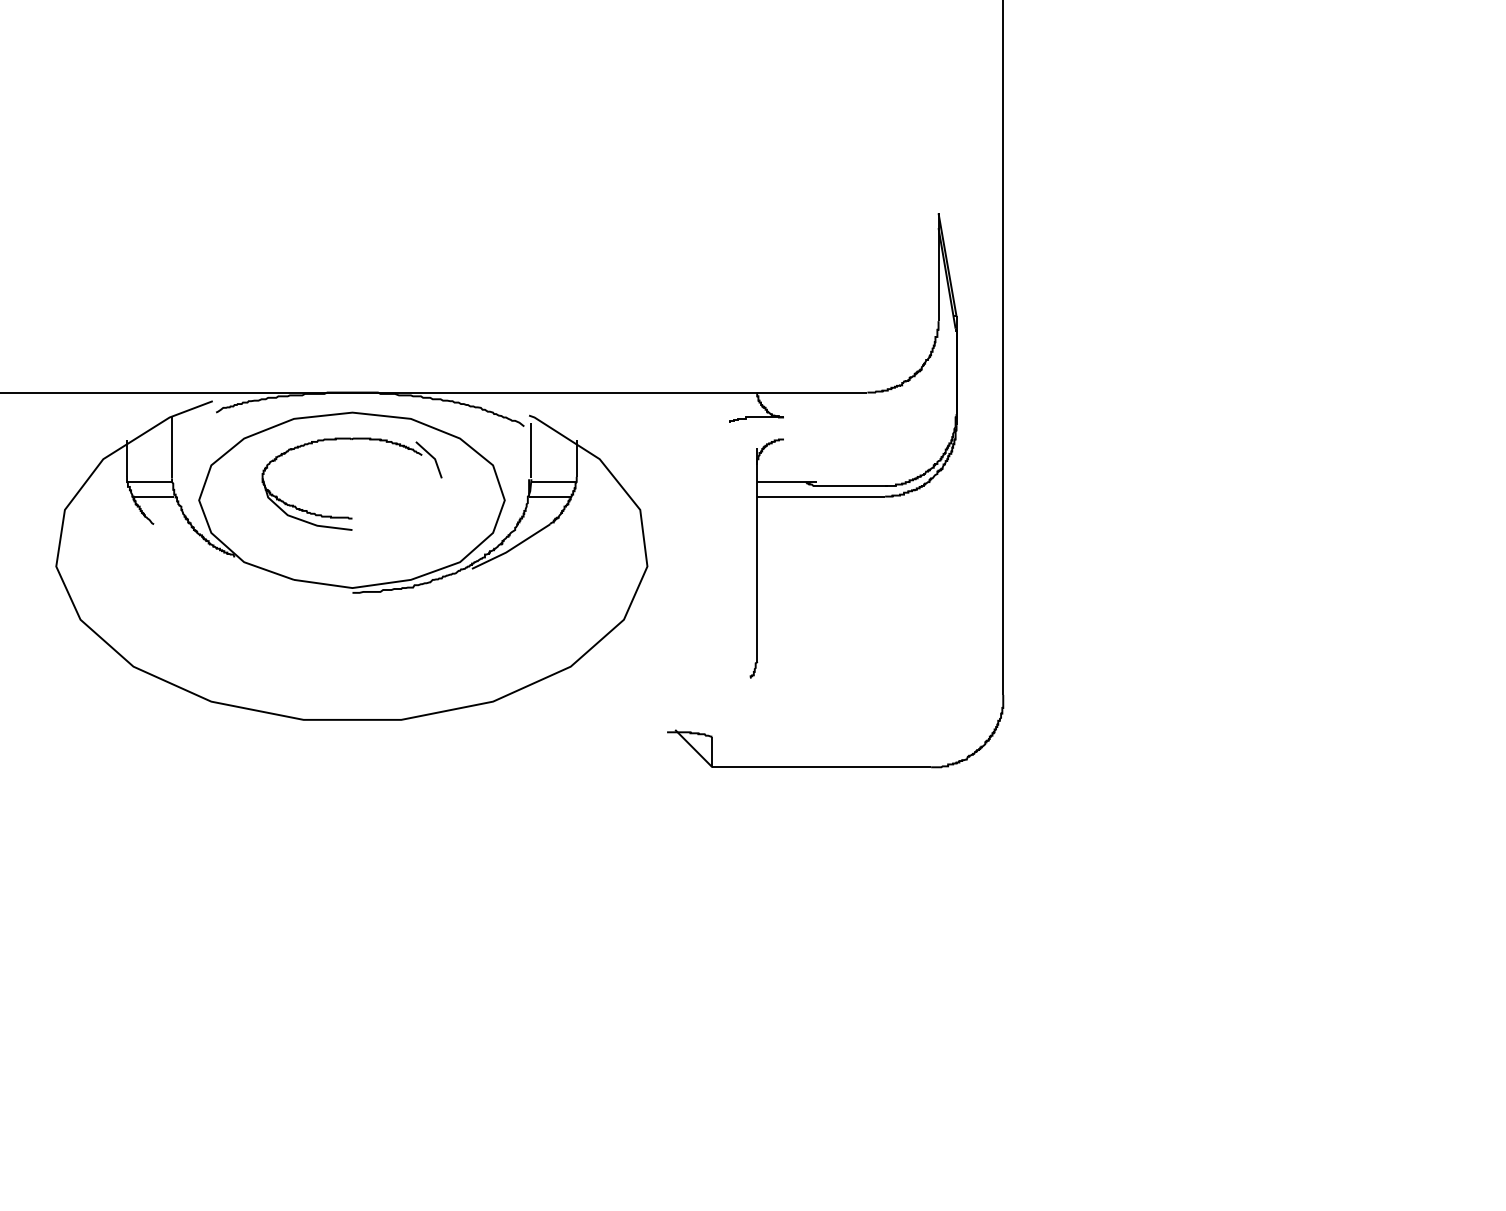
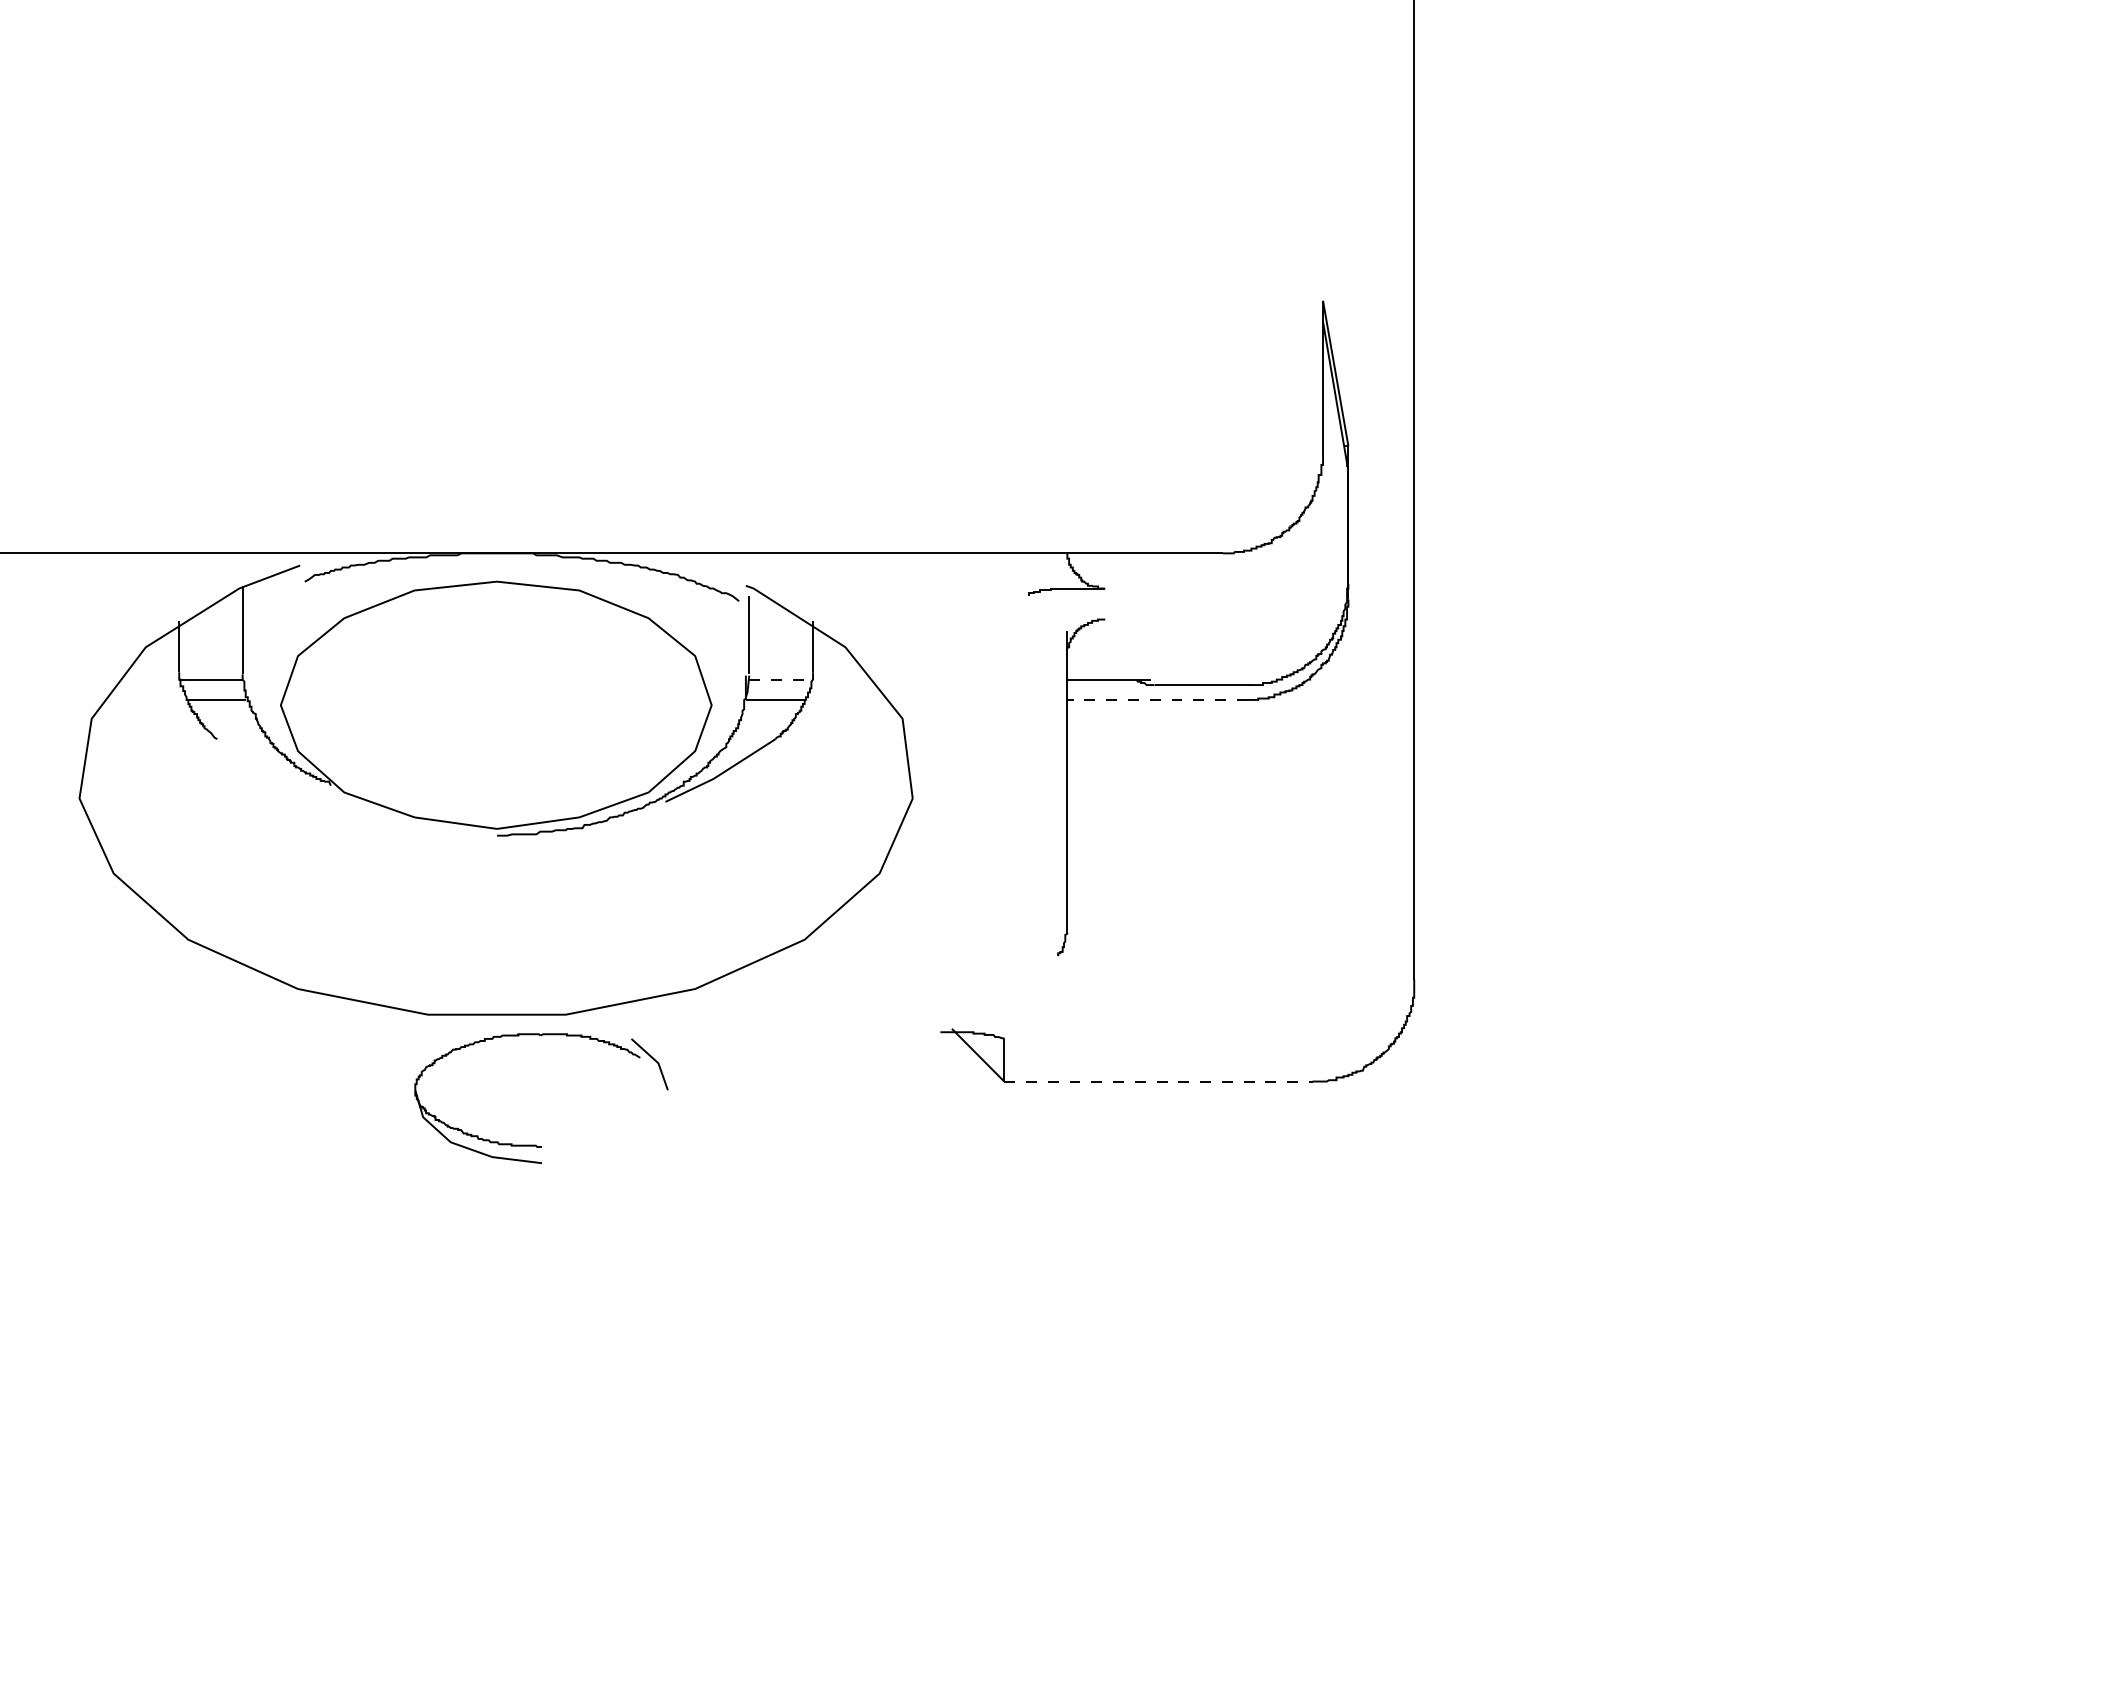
line: (553, 482) -> (780, 679), solid -> dashed
line: (821, 496) -> (1157, 699), solid -> dashed
part: (348, 516) -> (536, 1144), moved
line: (821, 767) -> (1158, 1081), solid -> dashed

